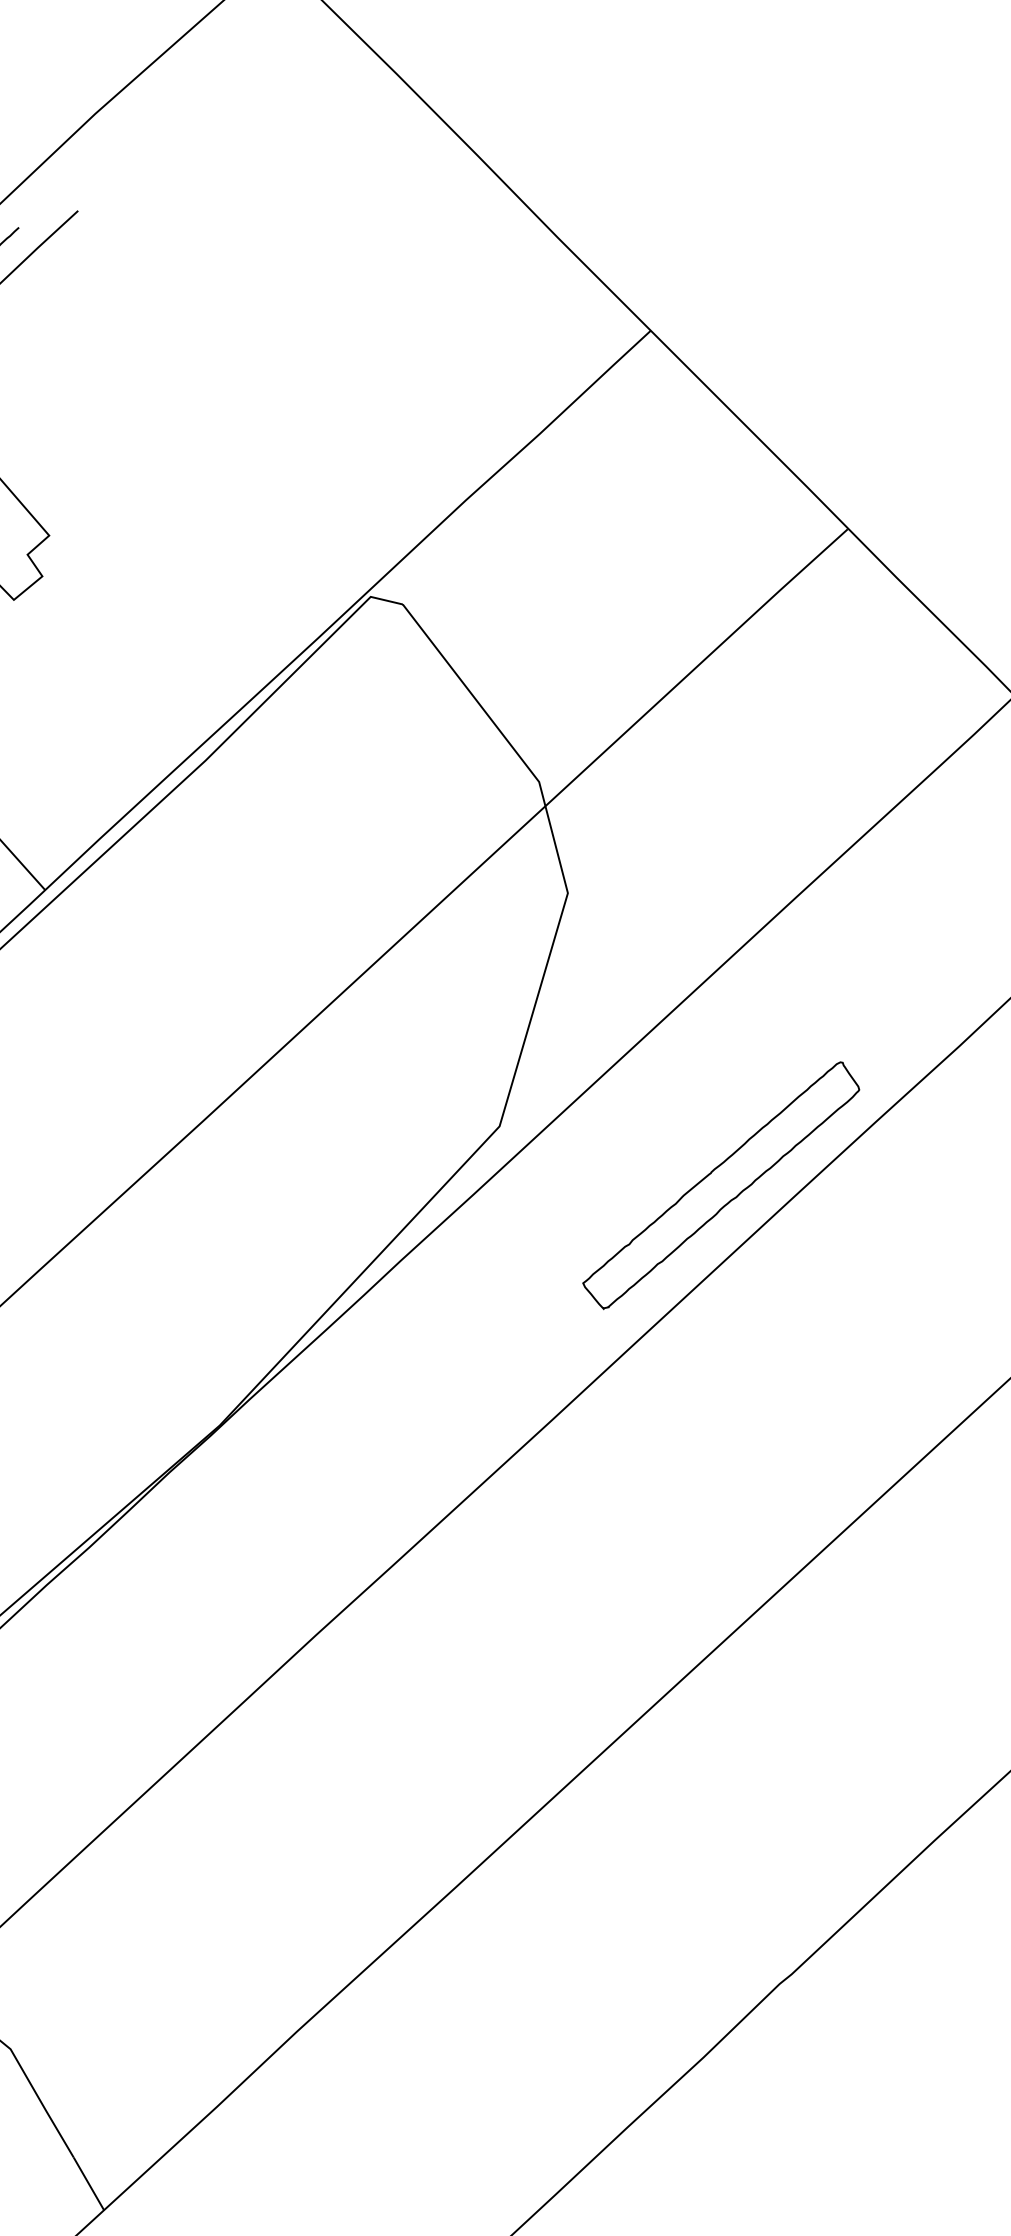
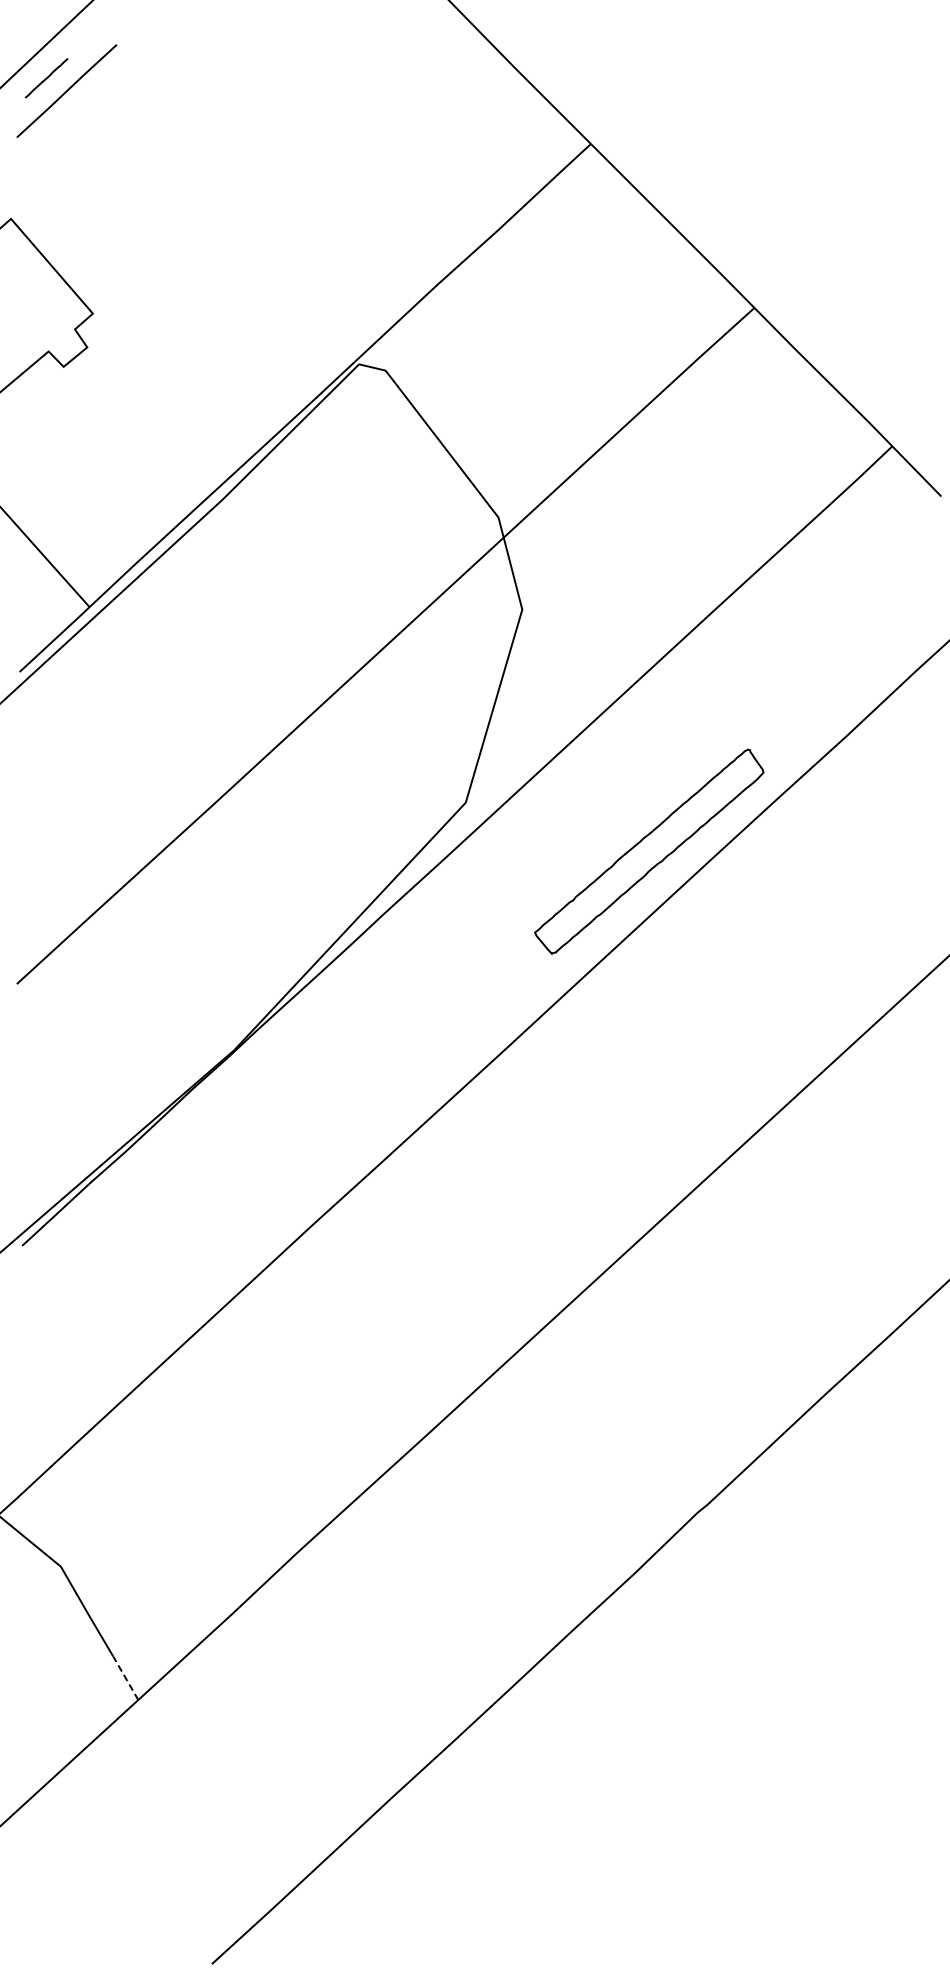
line: (88, 2183) -> (125, 1677), solid -> dashed

